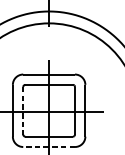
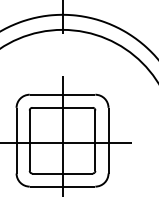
line: (23, 111) -> (29, 141), dashed -> solid
line: (49, 146) -> (62, 186), dashed -> solid

